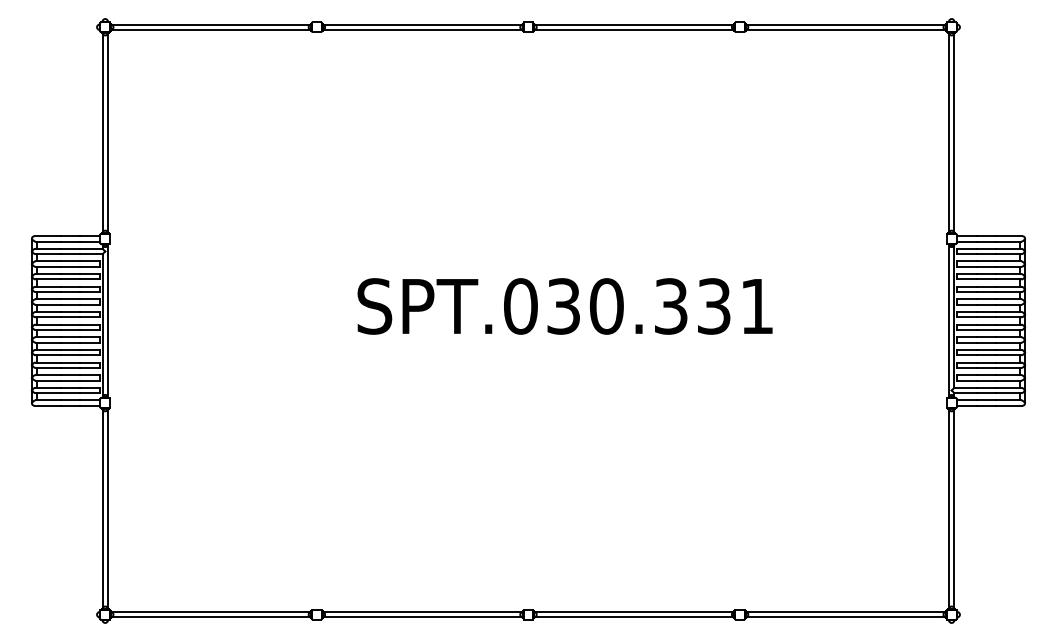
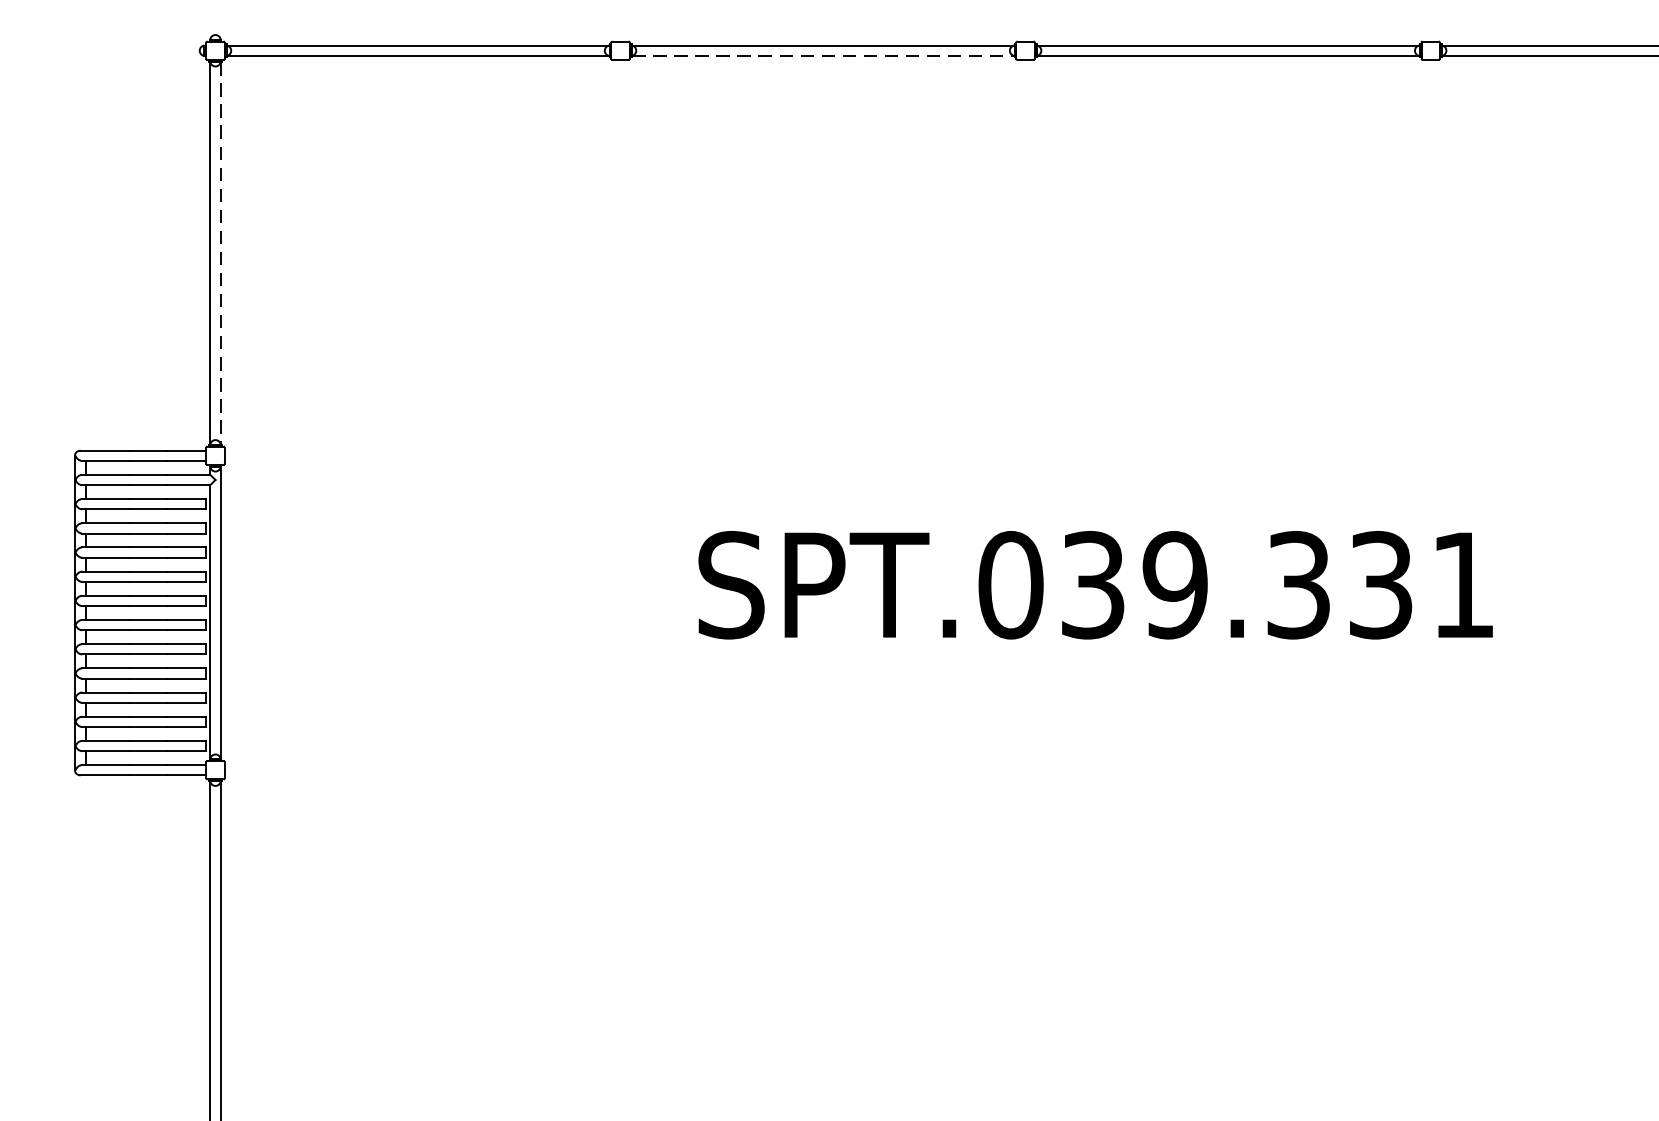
line: (422, 29) -> (822, 55), solid -> dashed
line: (107, 133) -> (219, 254), solid -> dashed
text: (606, 306) -> (1174, 585), SPT.030.331 -> SPT.039.331

